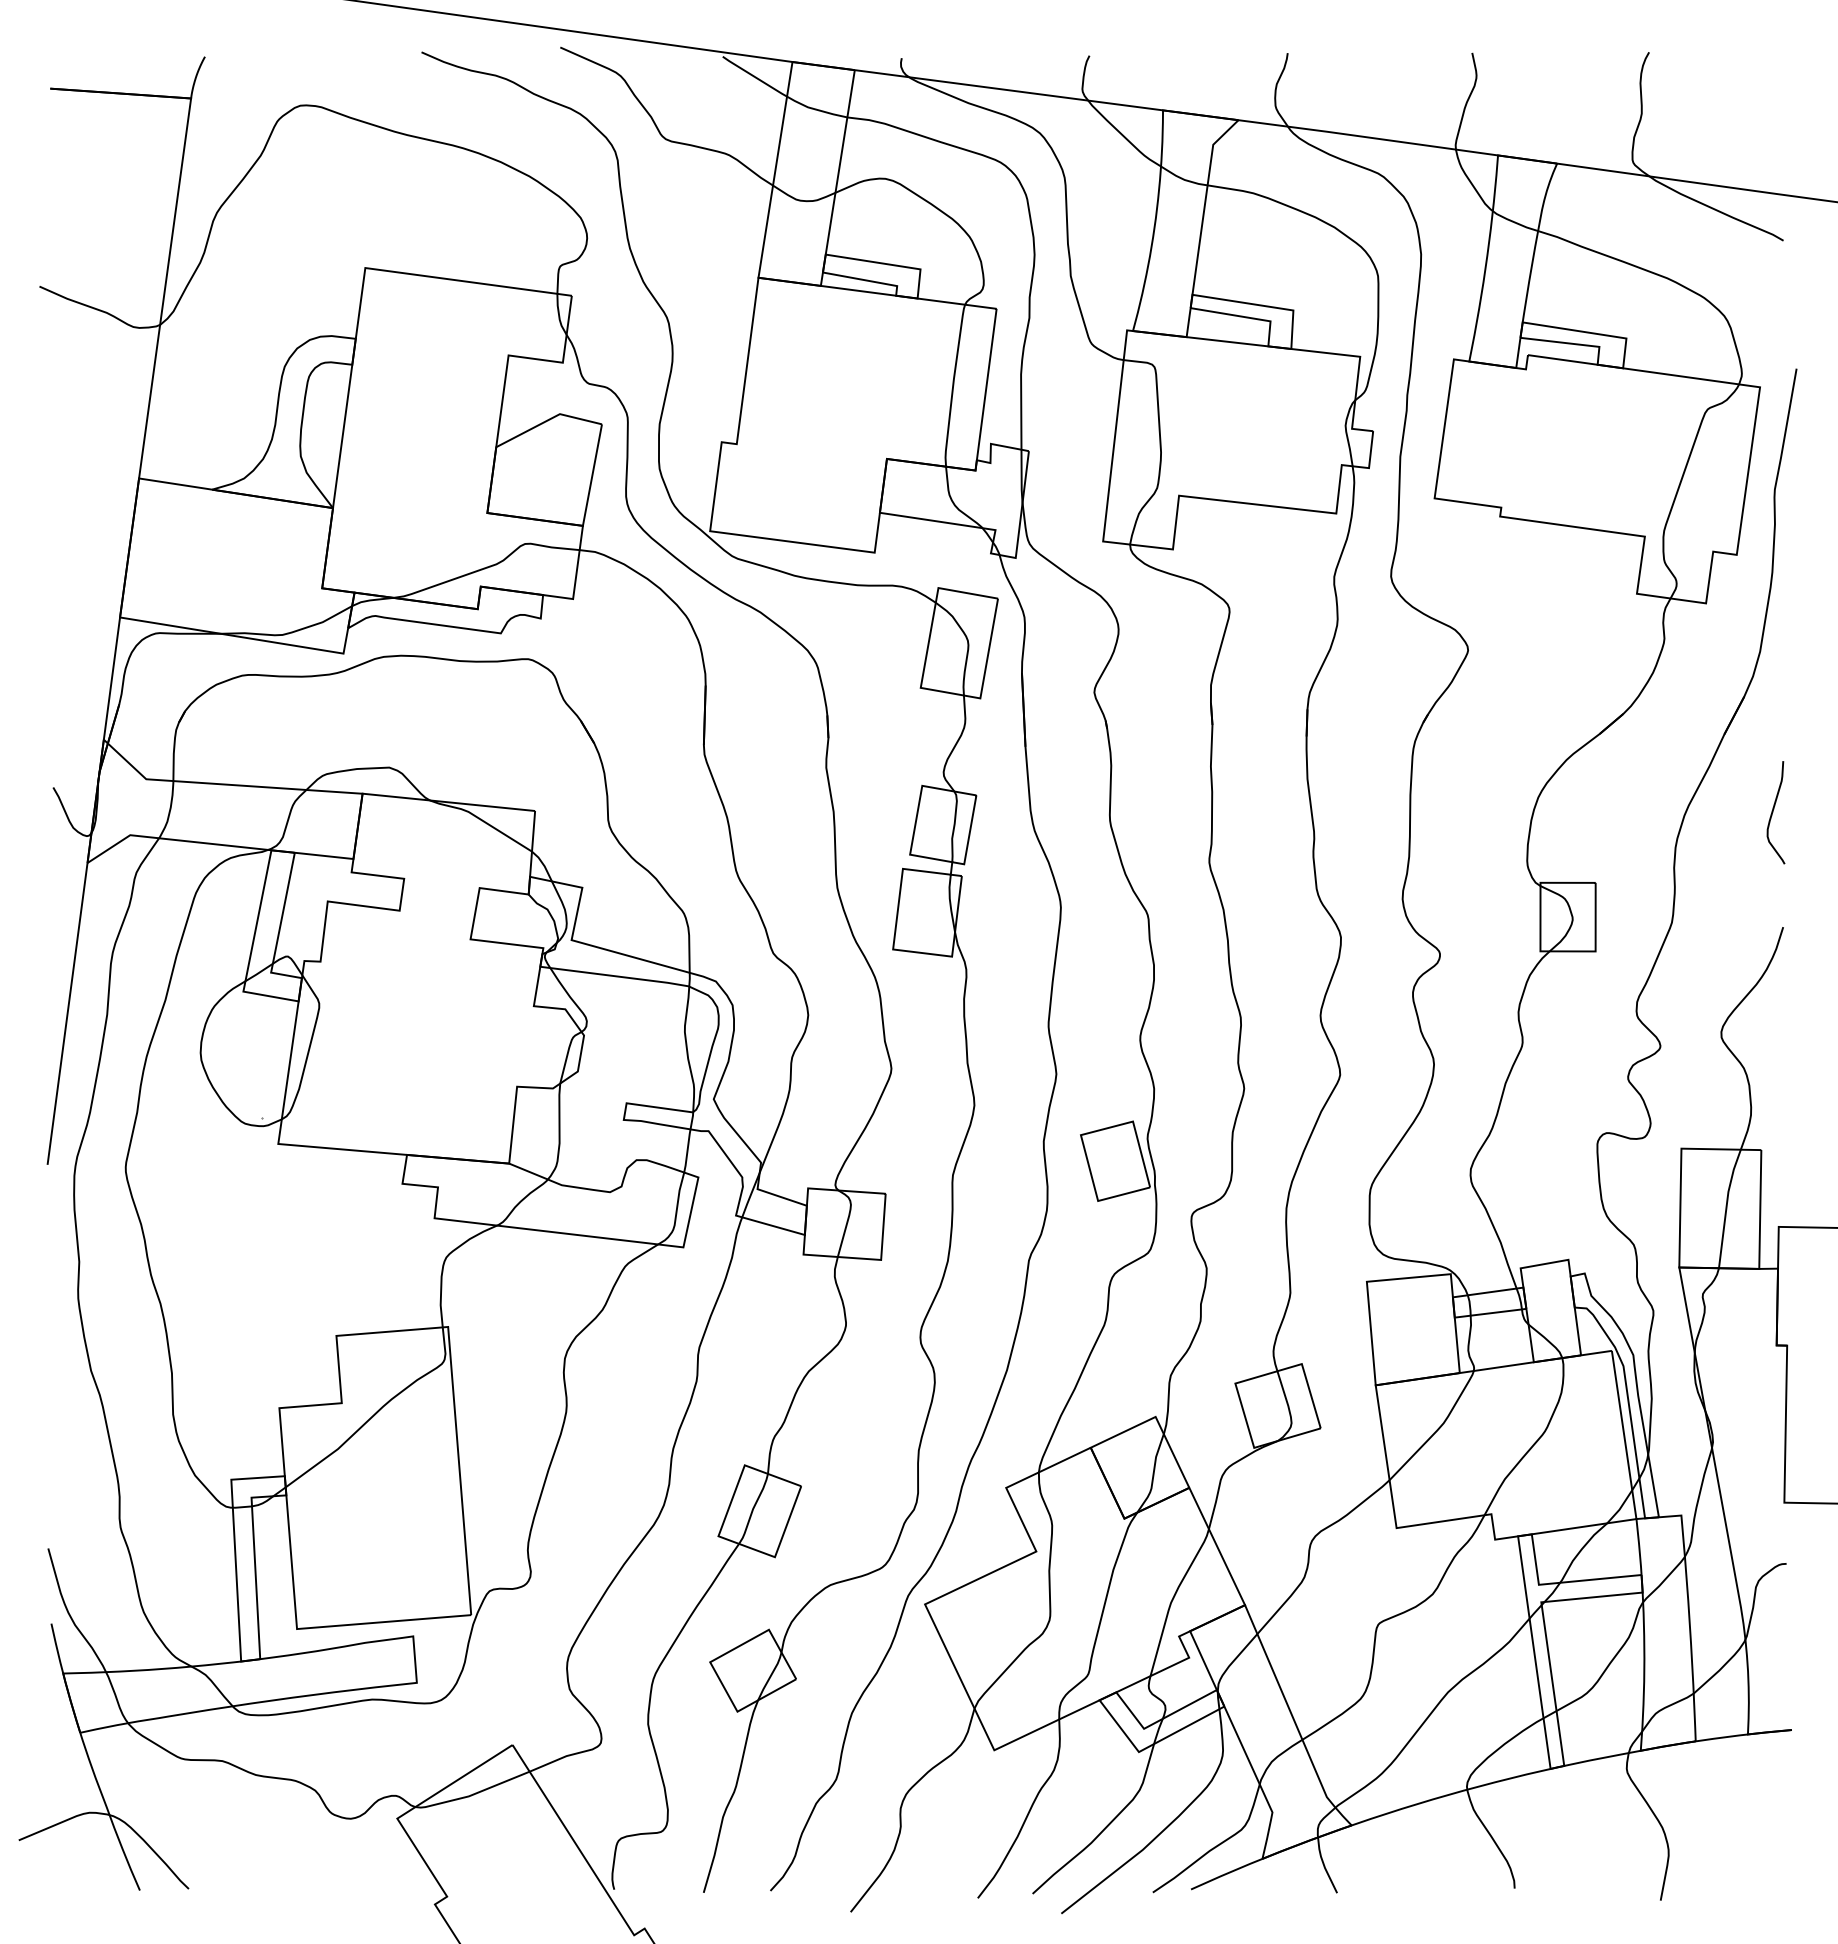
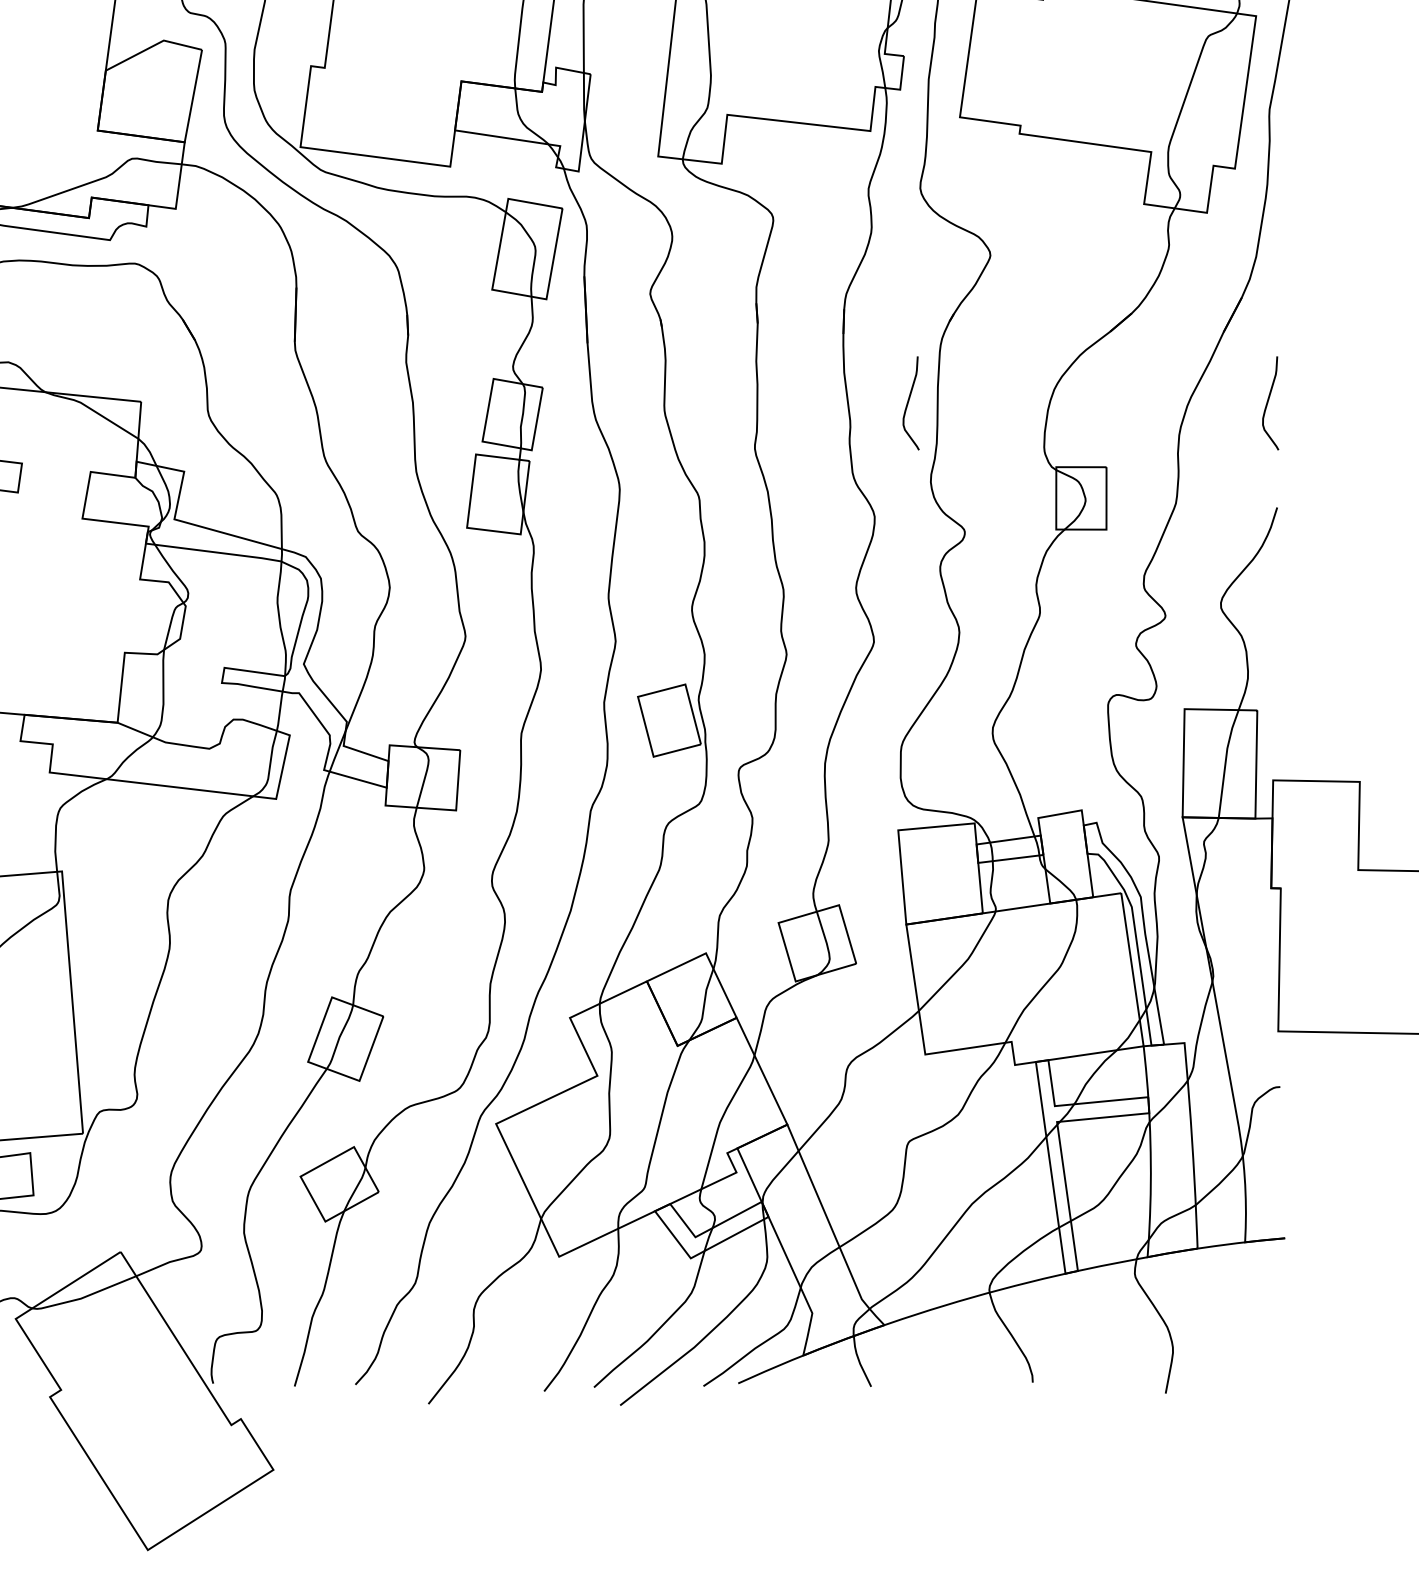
curve: (1378, 812) -> (908, 403), added

